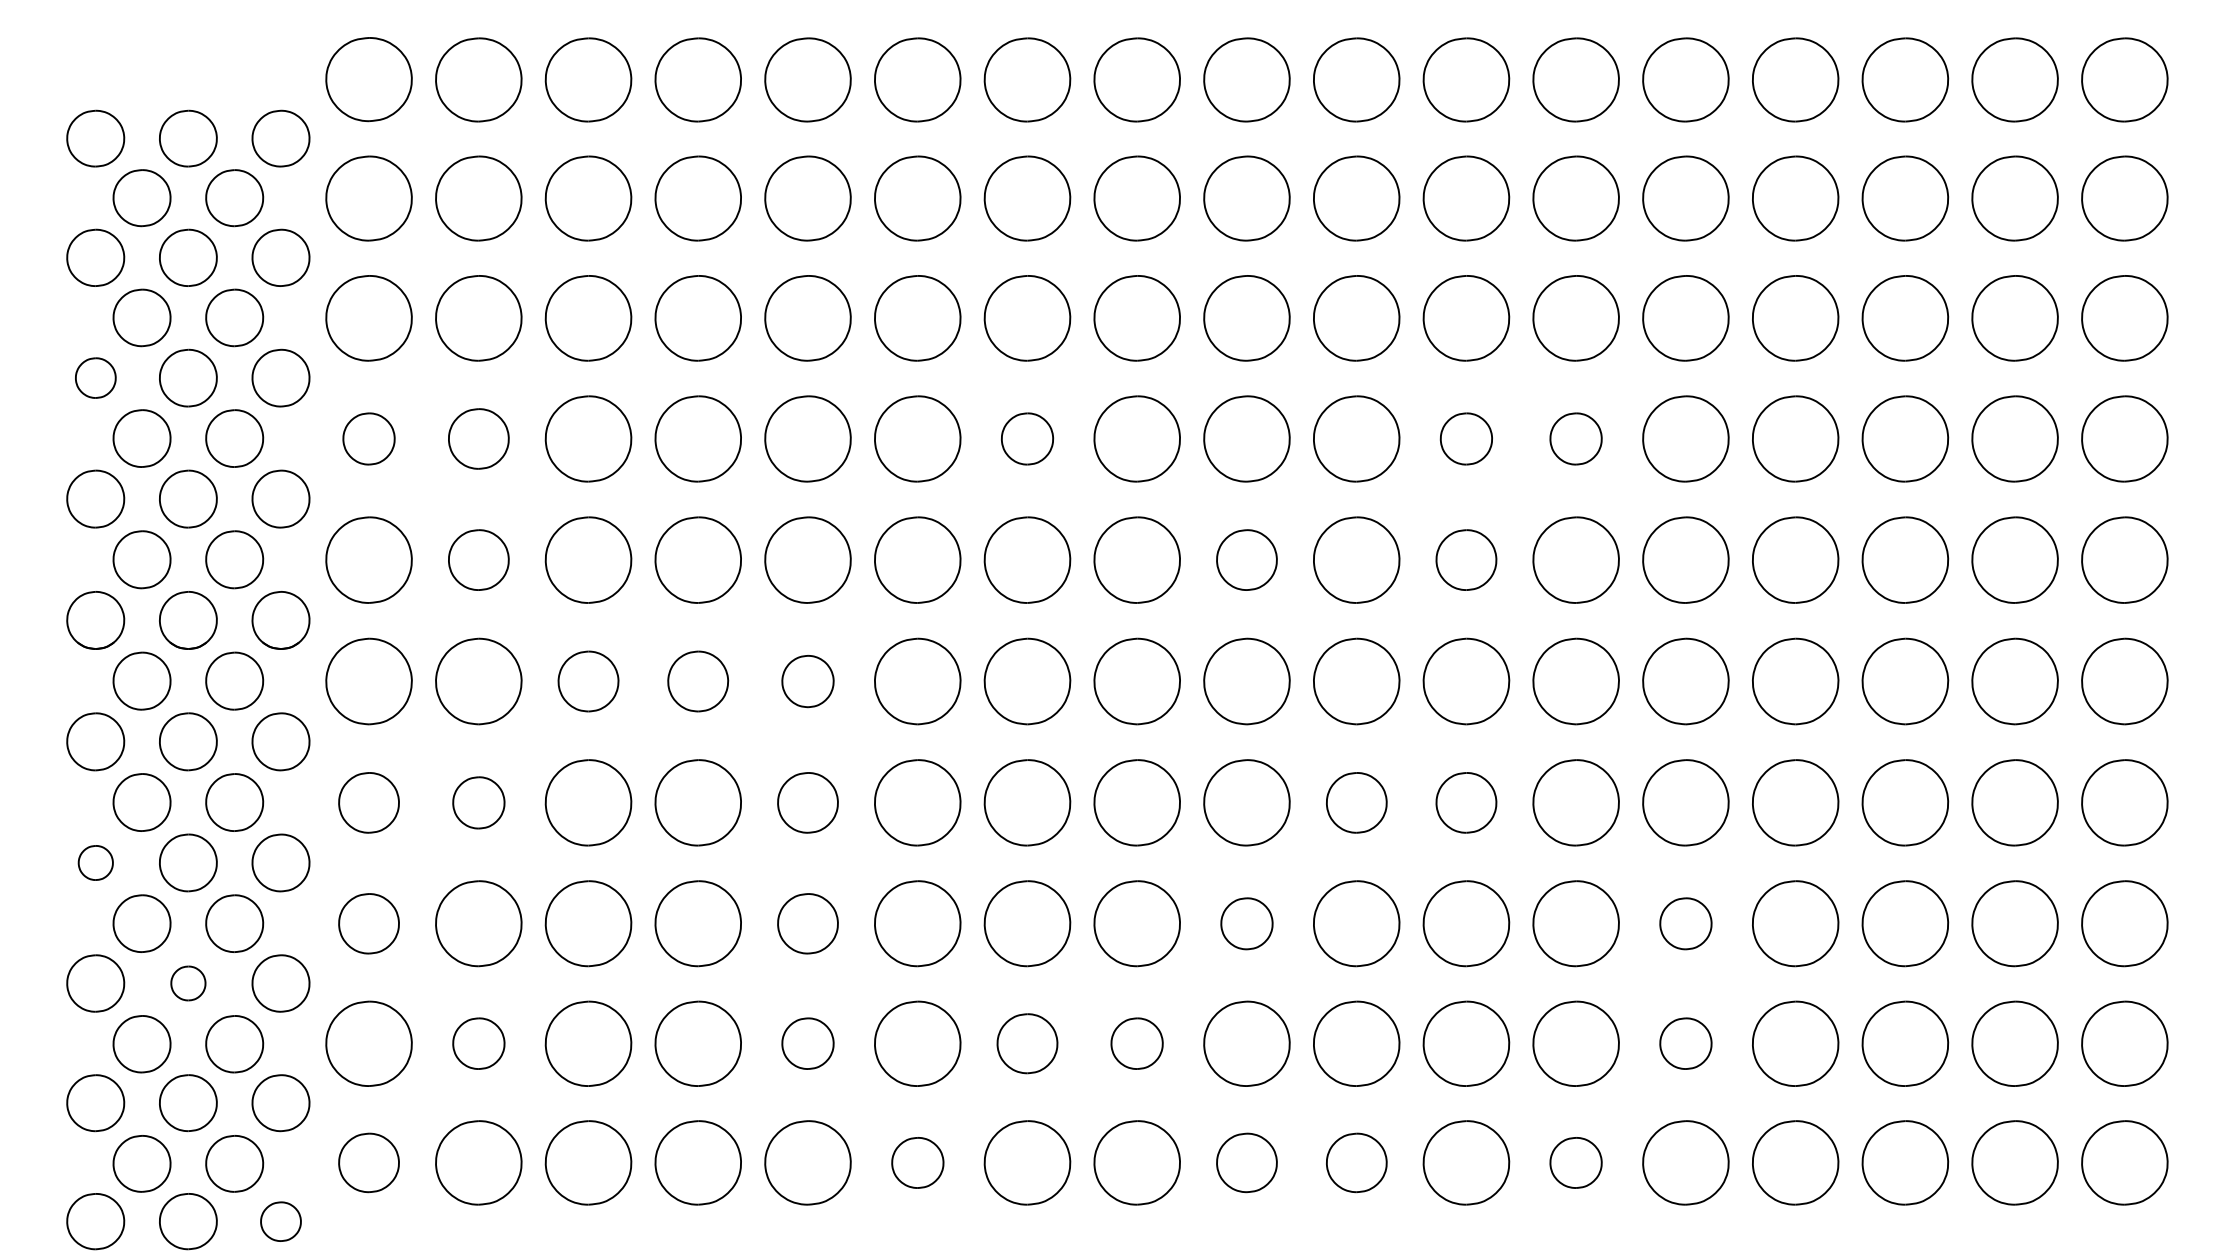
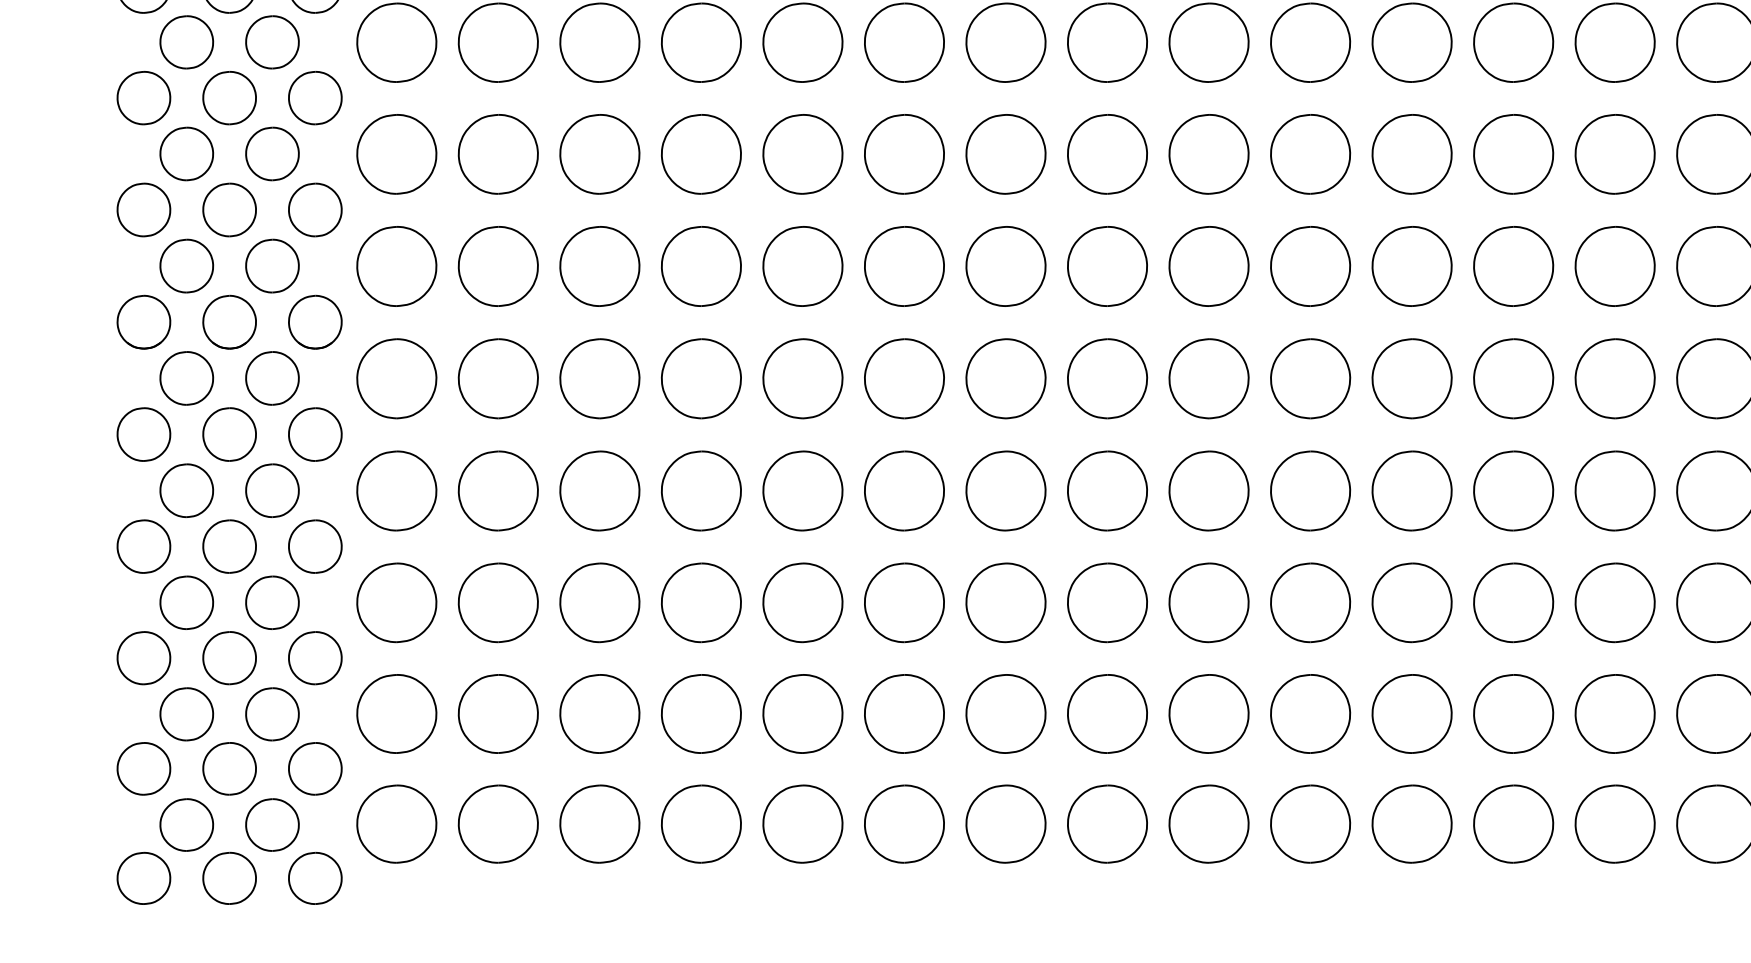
part: (95, 377) -> (143, 97), size x1.43
part: (368, 438) -> (396, 153), size x1.67
part: (478, 438) -> (498, 153), size x1.43
part: (1027, 438) -> (1006, 153), size x1.67
part: (1466, 438) -> (1412, 153), size x1.67
part: (1575, 438) -> (1513, 153), size x1.67
part: (478, 559) -> (498, 265), size x1.43
part: (1246, 559) -> (1208, 265), size x1.43
part: (1466, 559) -> (1412, 265), size x1.43
part: (588, 681) -> (599, 378), size x1.43
part: (697, 681) -> (700, 378), size x1.43
part: (807, 681) -> (802, 378), size x1.67
part: (368, 802) -> (396, 490), size x1.43
part: (478, 802) -> (498, 490), size x1.67
part: (807, 802) -> (802, 490), size x1.43
part: (1356, 802) -> (1310, 490), size x1.43
part: (1466, 802) -> (1412, 490), size x1.43
part: (95, 862) -> (143, 546), size x1.67
part: (368, 923) -> (396, 602), size x1.43
part: (807, 923) -> (802, 602), size x1.43
part: (1246, 923) -> (1208, 602), size x1.67
part: (1685, 923) -> (1614, 602), size x1.67
part: (188, 983) -> (229, 658), size x1.67
part: (478, 1043) -> (498, 713), size x1.67
part: (807, 1043) -> (802, 713), size x1.67
part: (1027, 1043) -> (1006, 713), size x1.43
part: (1136, 1043) -> (1106, 713), size x1.67
part: (1685, 1043) -> (1614, 713), size x1.67
part: (368, 1162) -> (396, 823), size x1.43
part: (917, 1162) -> (904, 823), size x1.67
part: (1246, 1162) -> (1208, 823), size x1.43
part: (1356, 1162) -> (1310, 823), size x1.43
part: (1575, 1162) -> (1513, 823), size x1.67
part: (280, 1221) -> (314, 878), size x1.43

